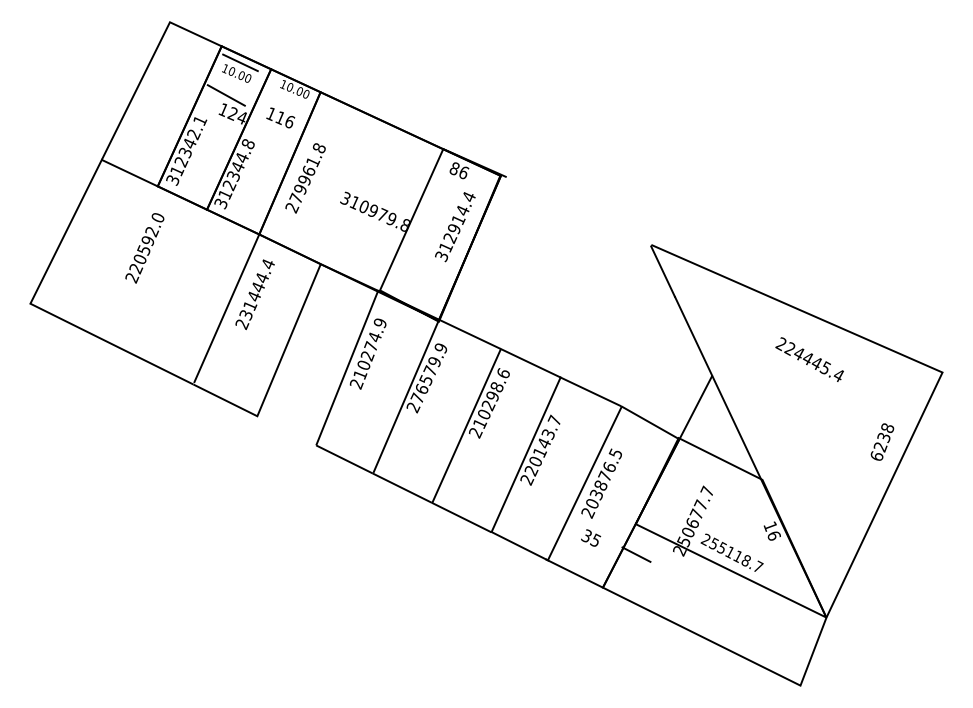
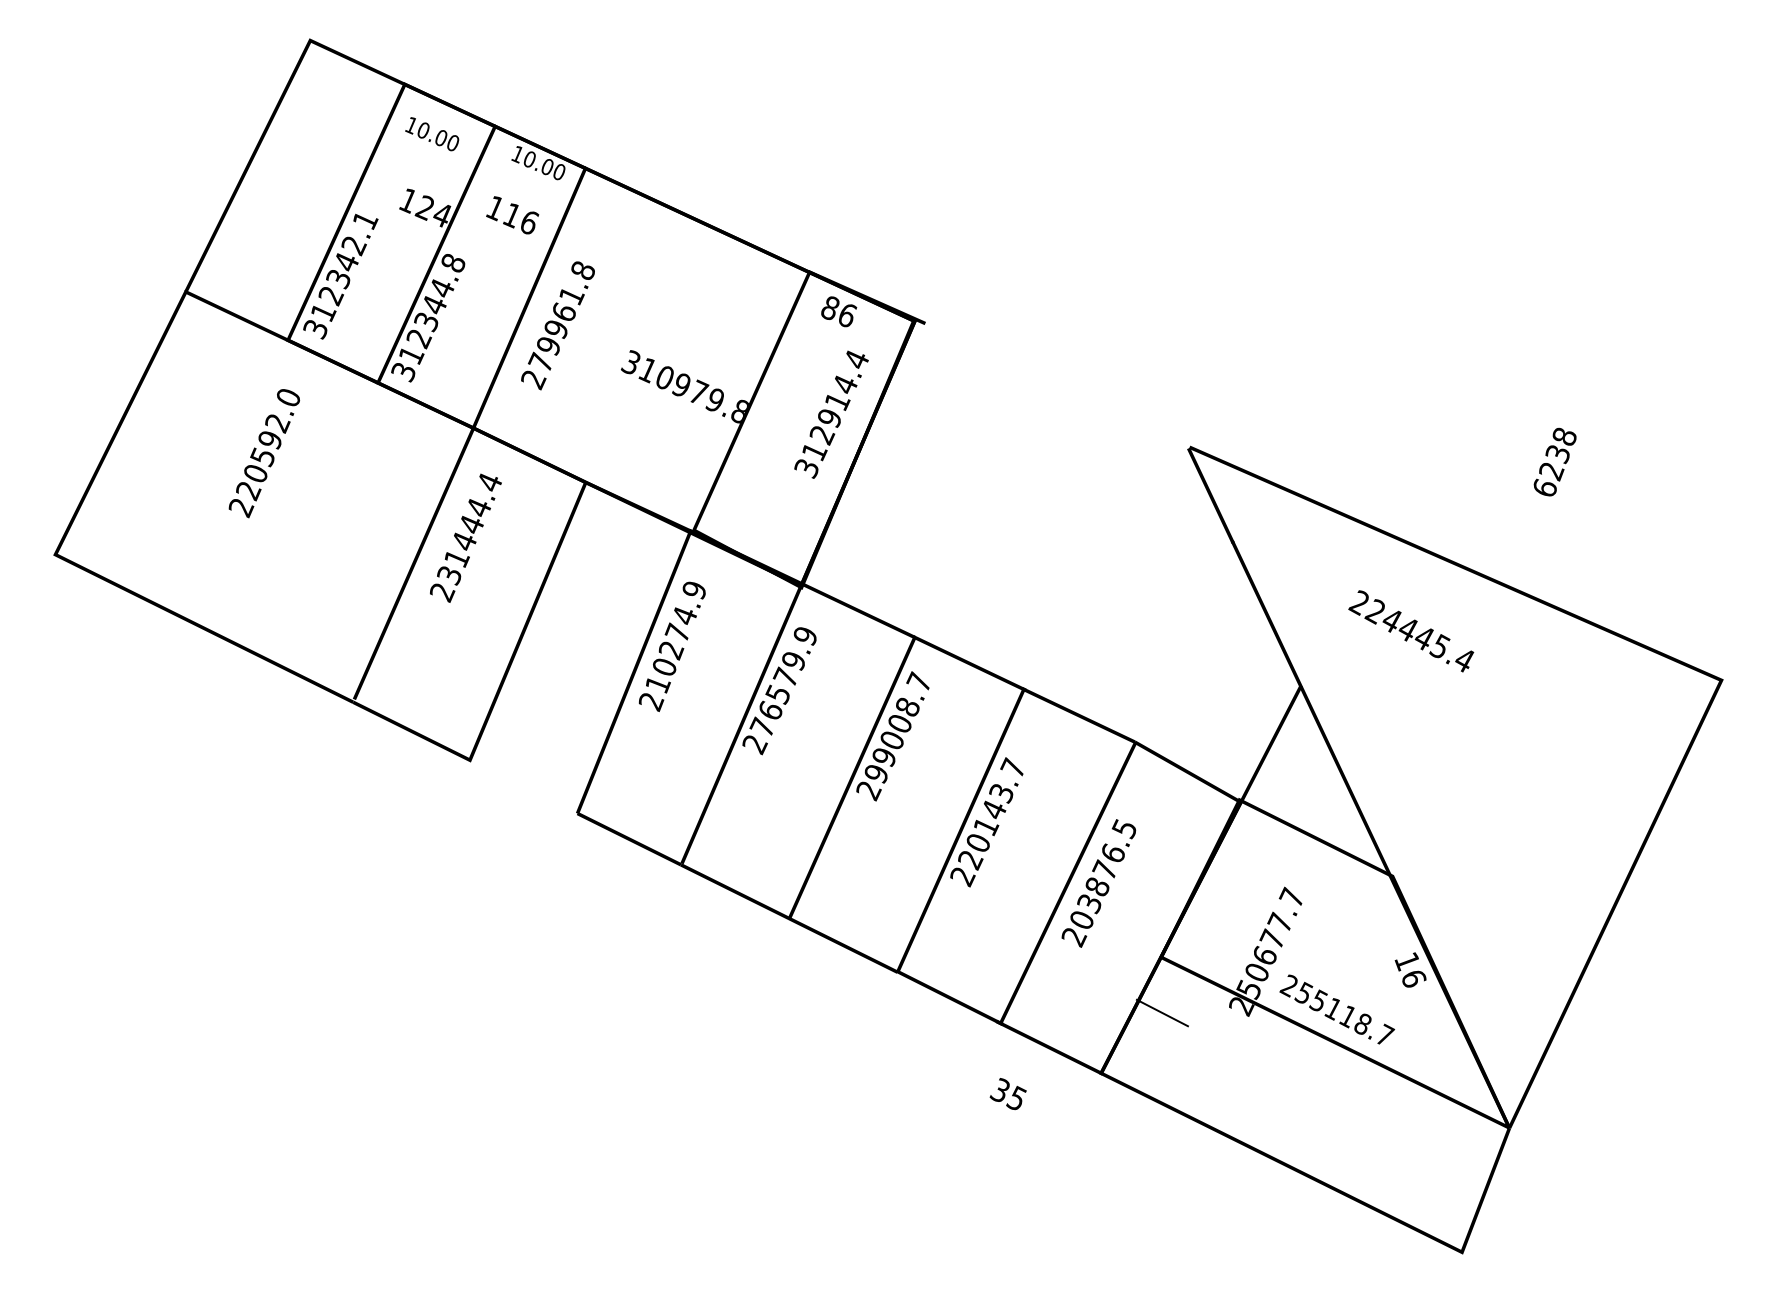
line: (240, 62) -> (439, 114), removed
line: (225, 95) -> (411, 174), removed
text: (809, 359) -> (1410, 630), moved
text: (491, 397) -> (897, 725), 210298.6 -> 299008.7
text: (882, 441) -> (1555, 461), moved
text: (591, 537) -> (1009, 1093), moved

